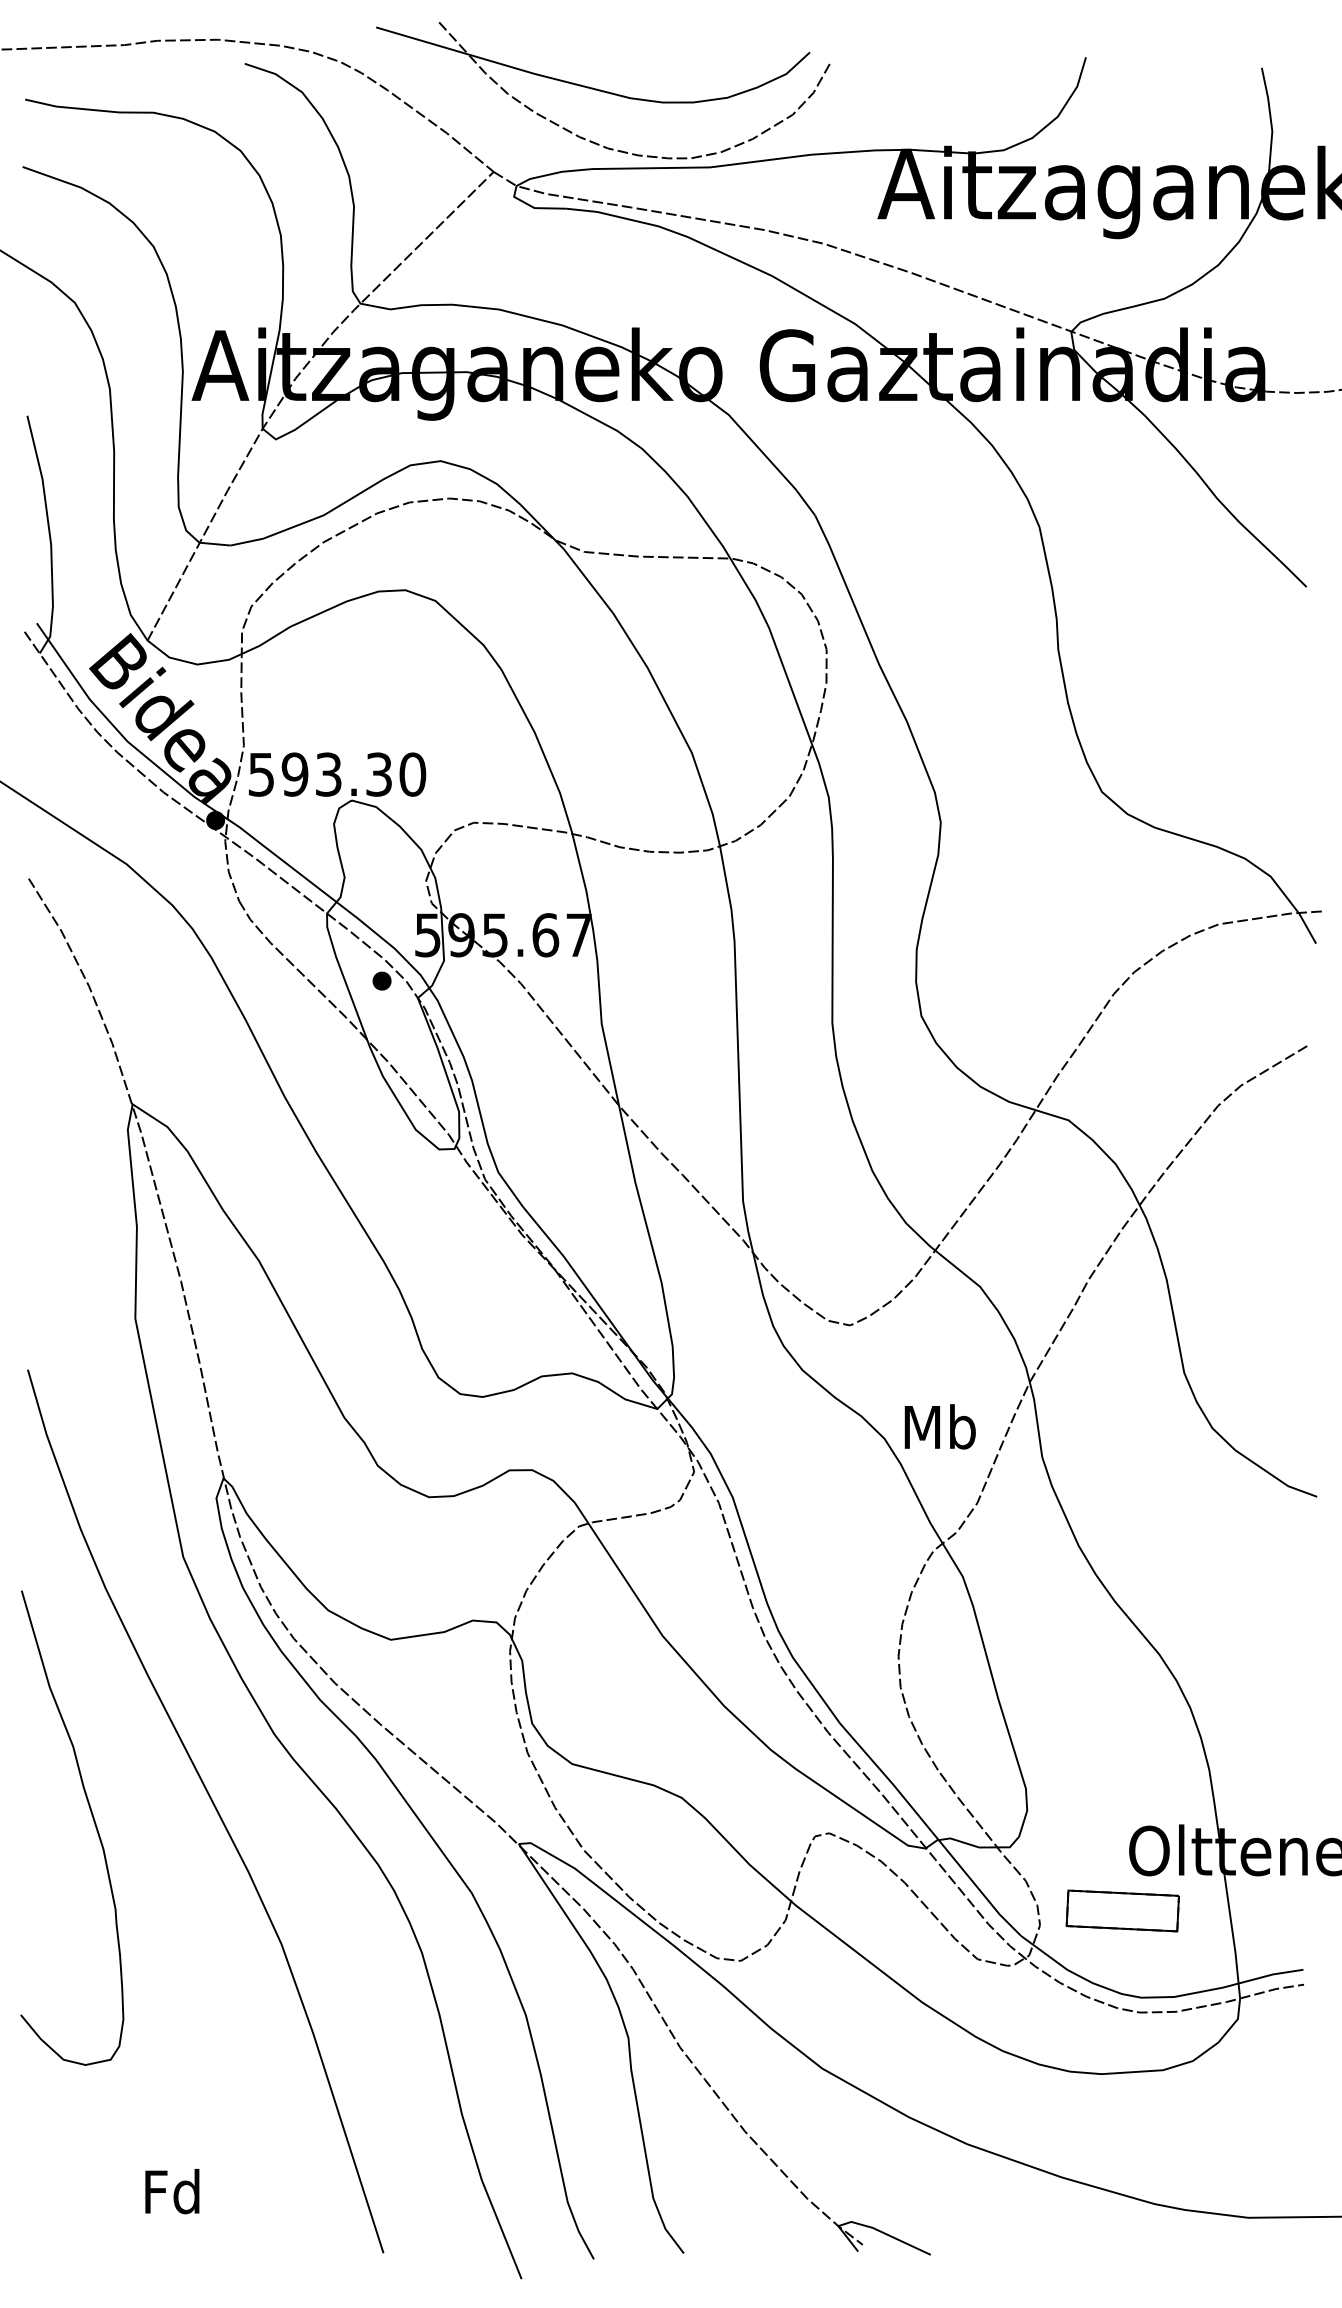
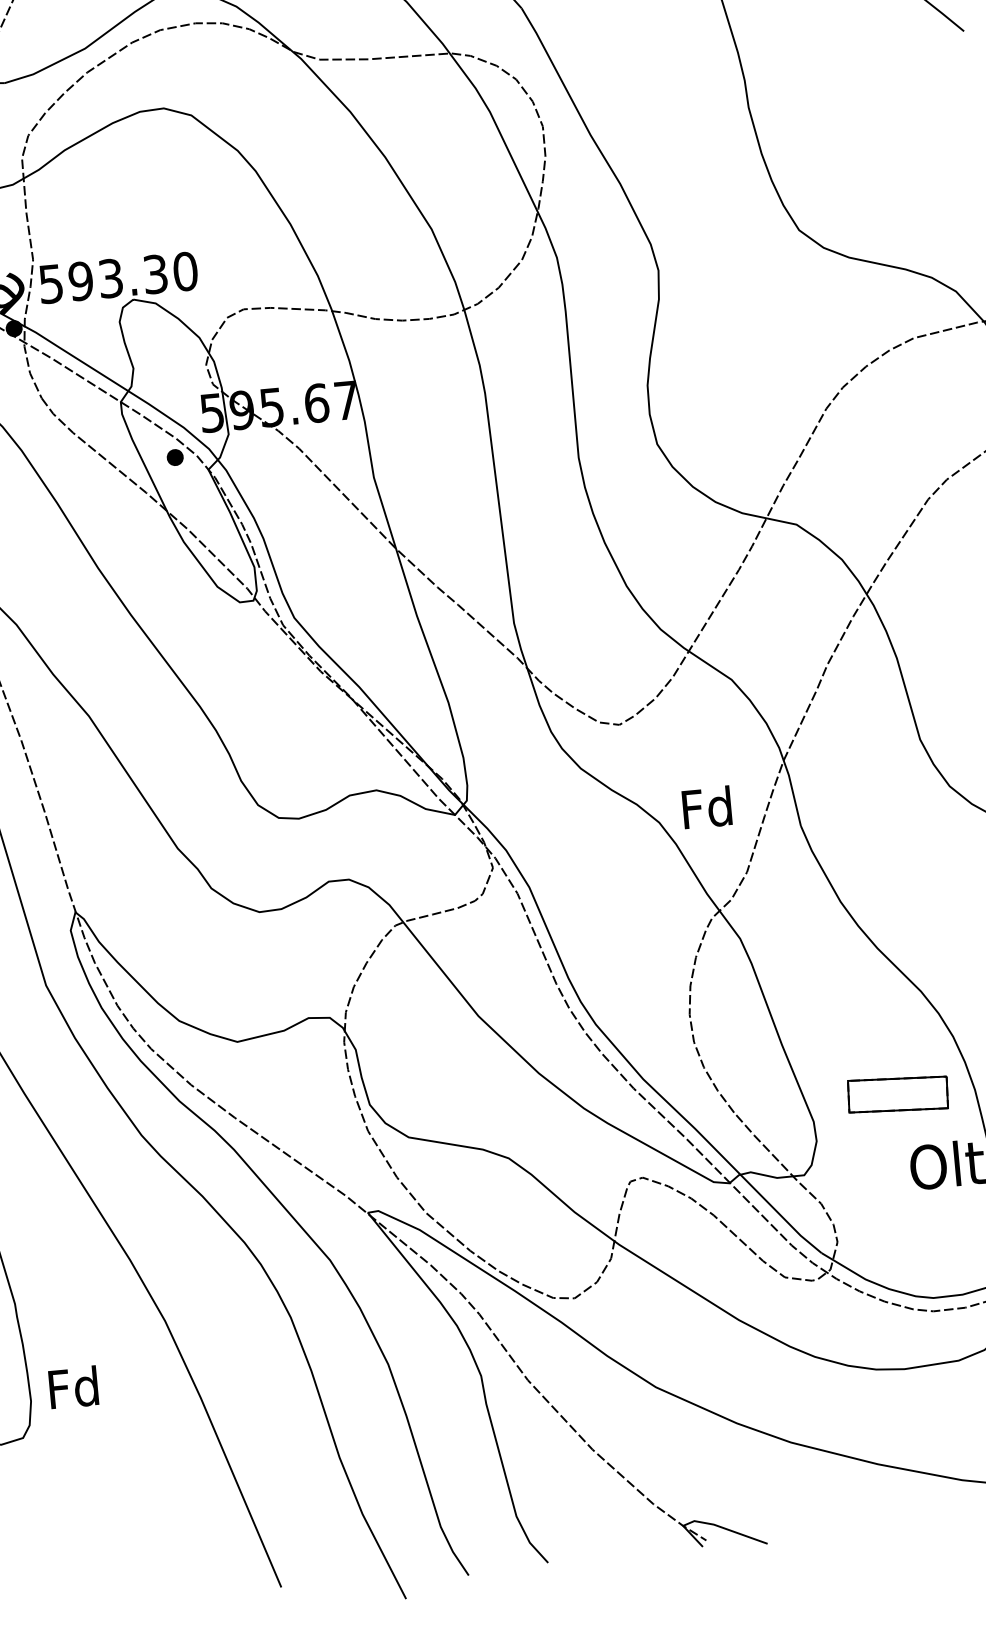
text: (939, 1426) -> (707, 807), Mb -> Fd
part: (1122, 1910) -> (897, 1094), moved
text: (172, 2191) -> (73, 1387), moved

